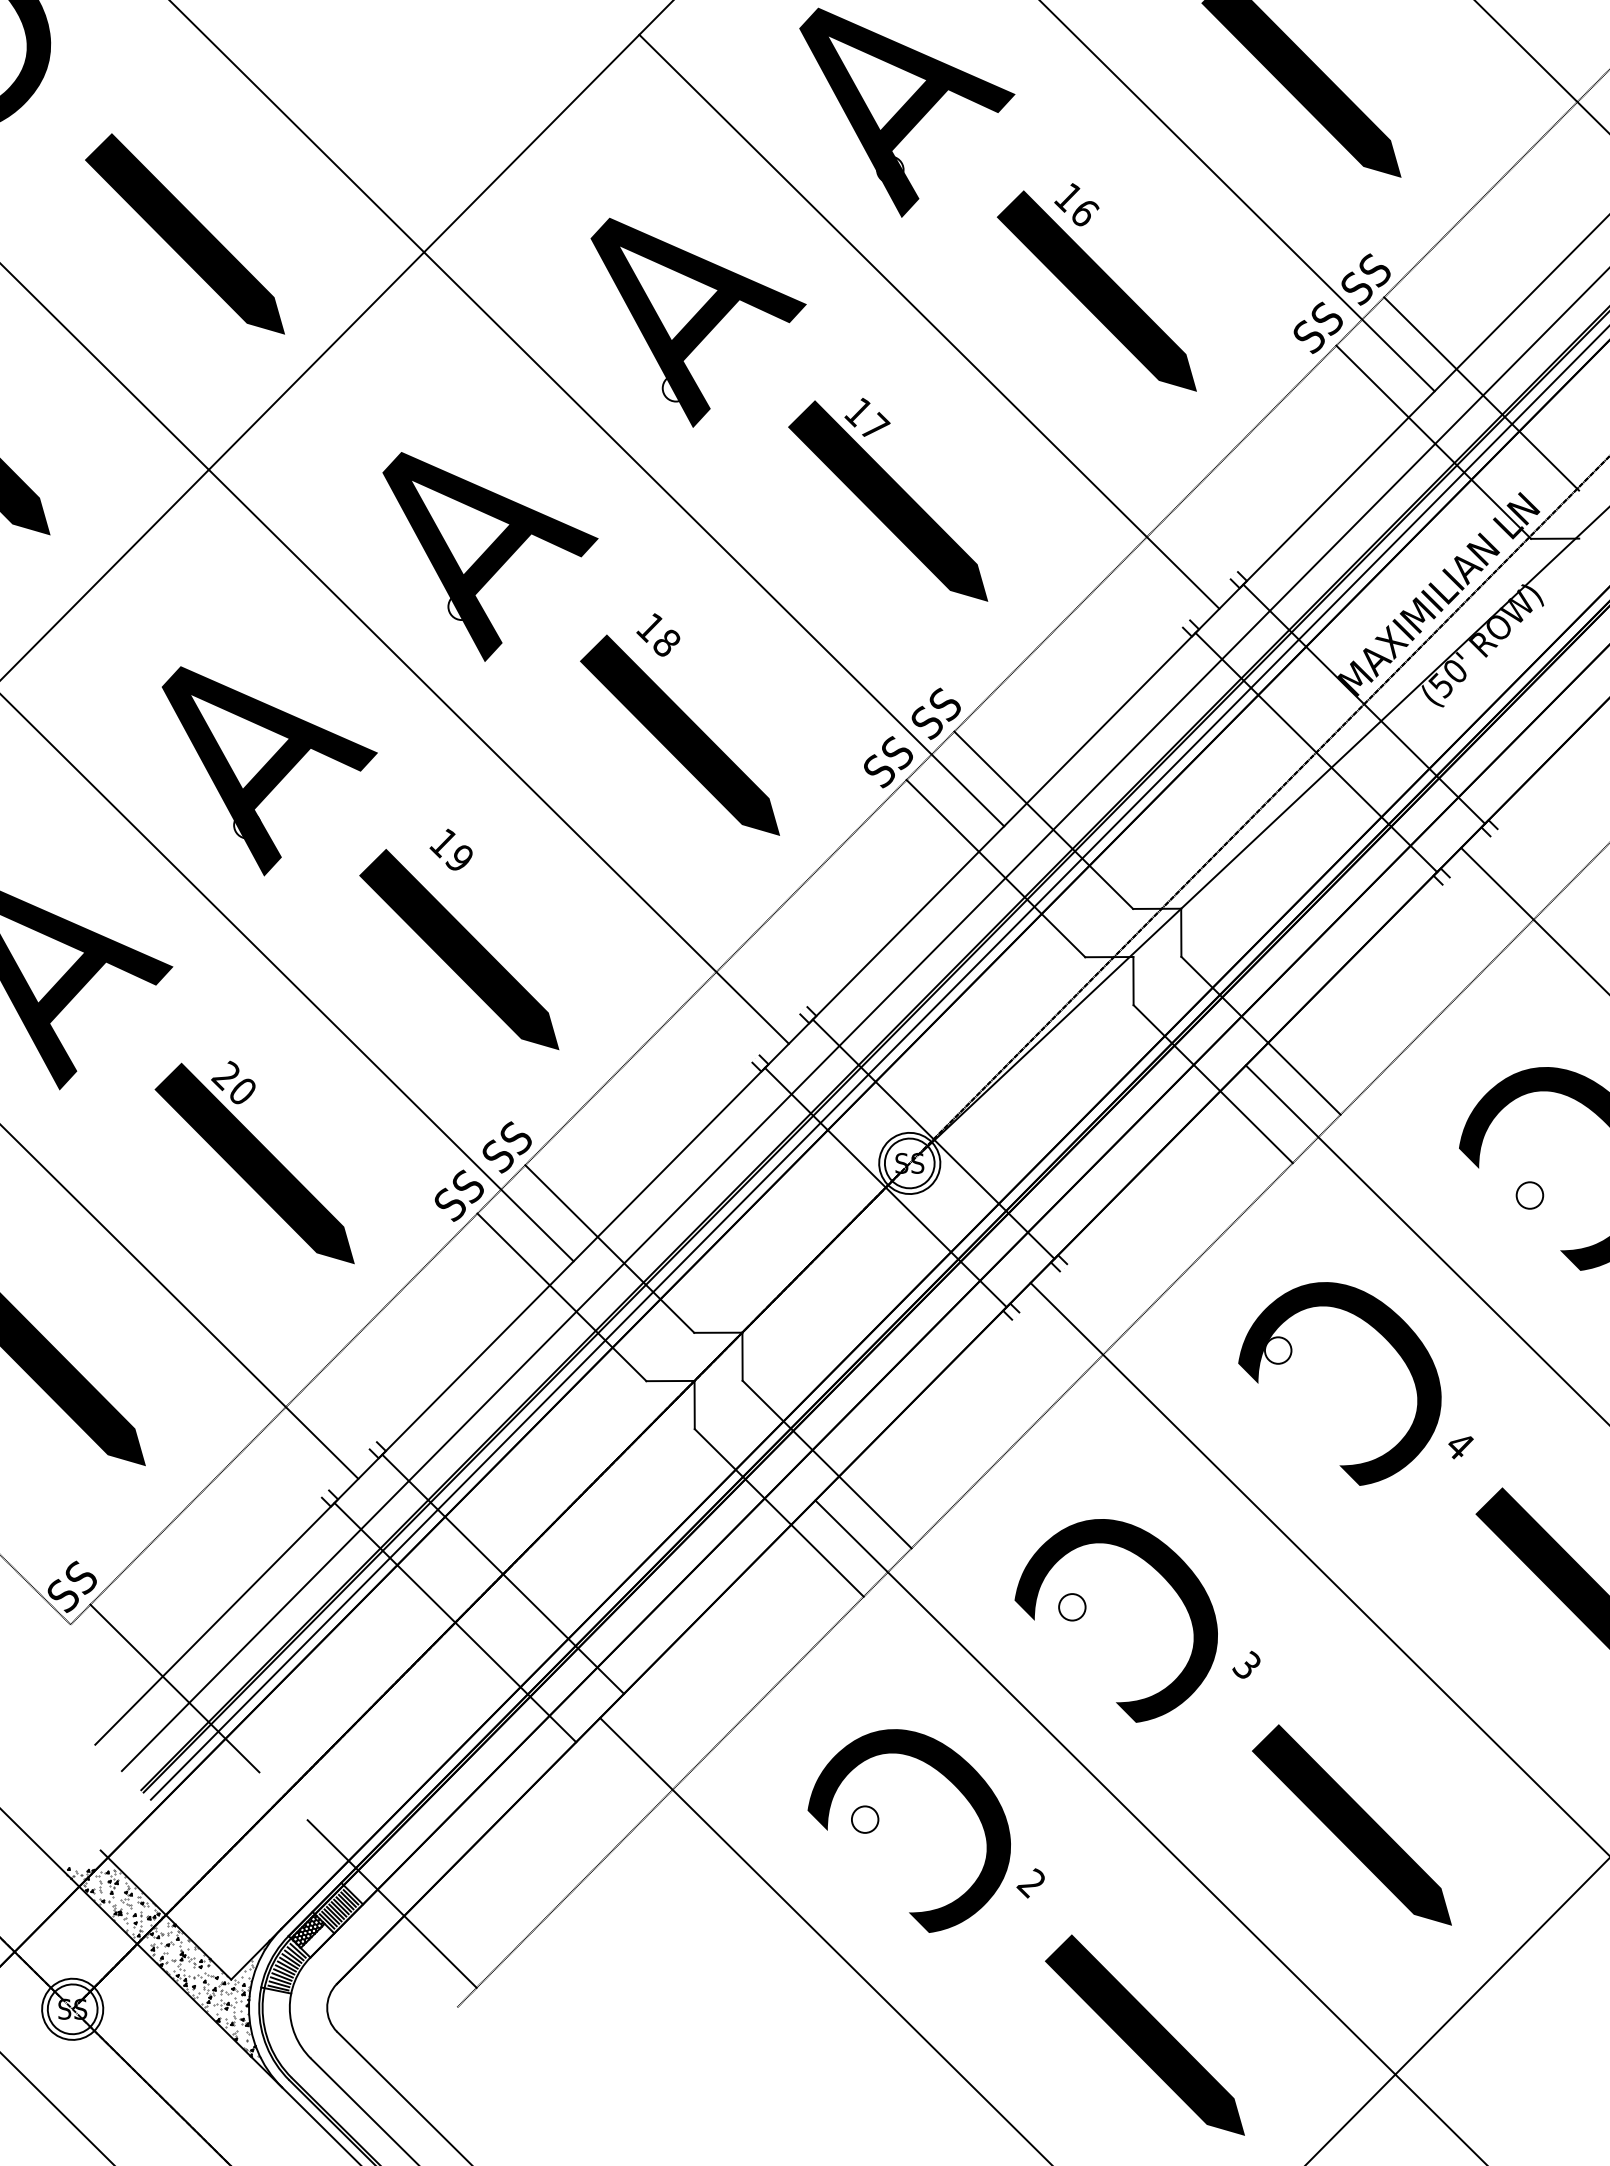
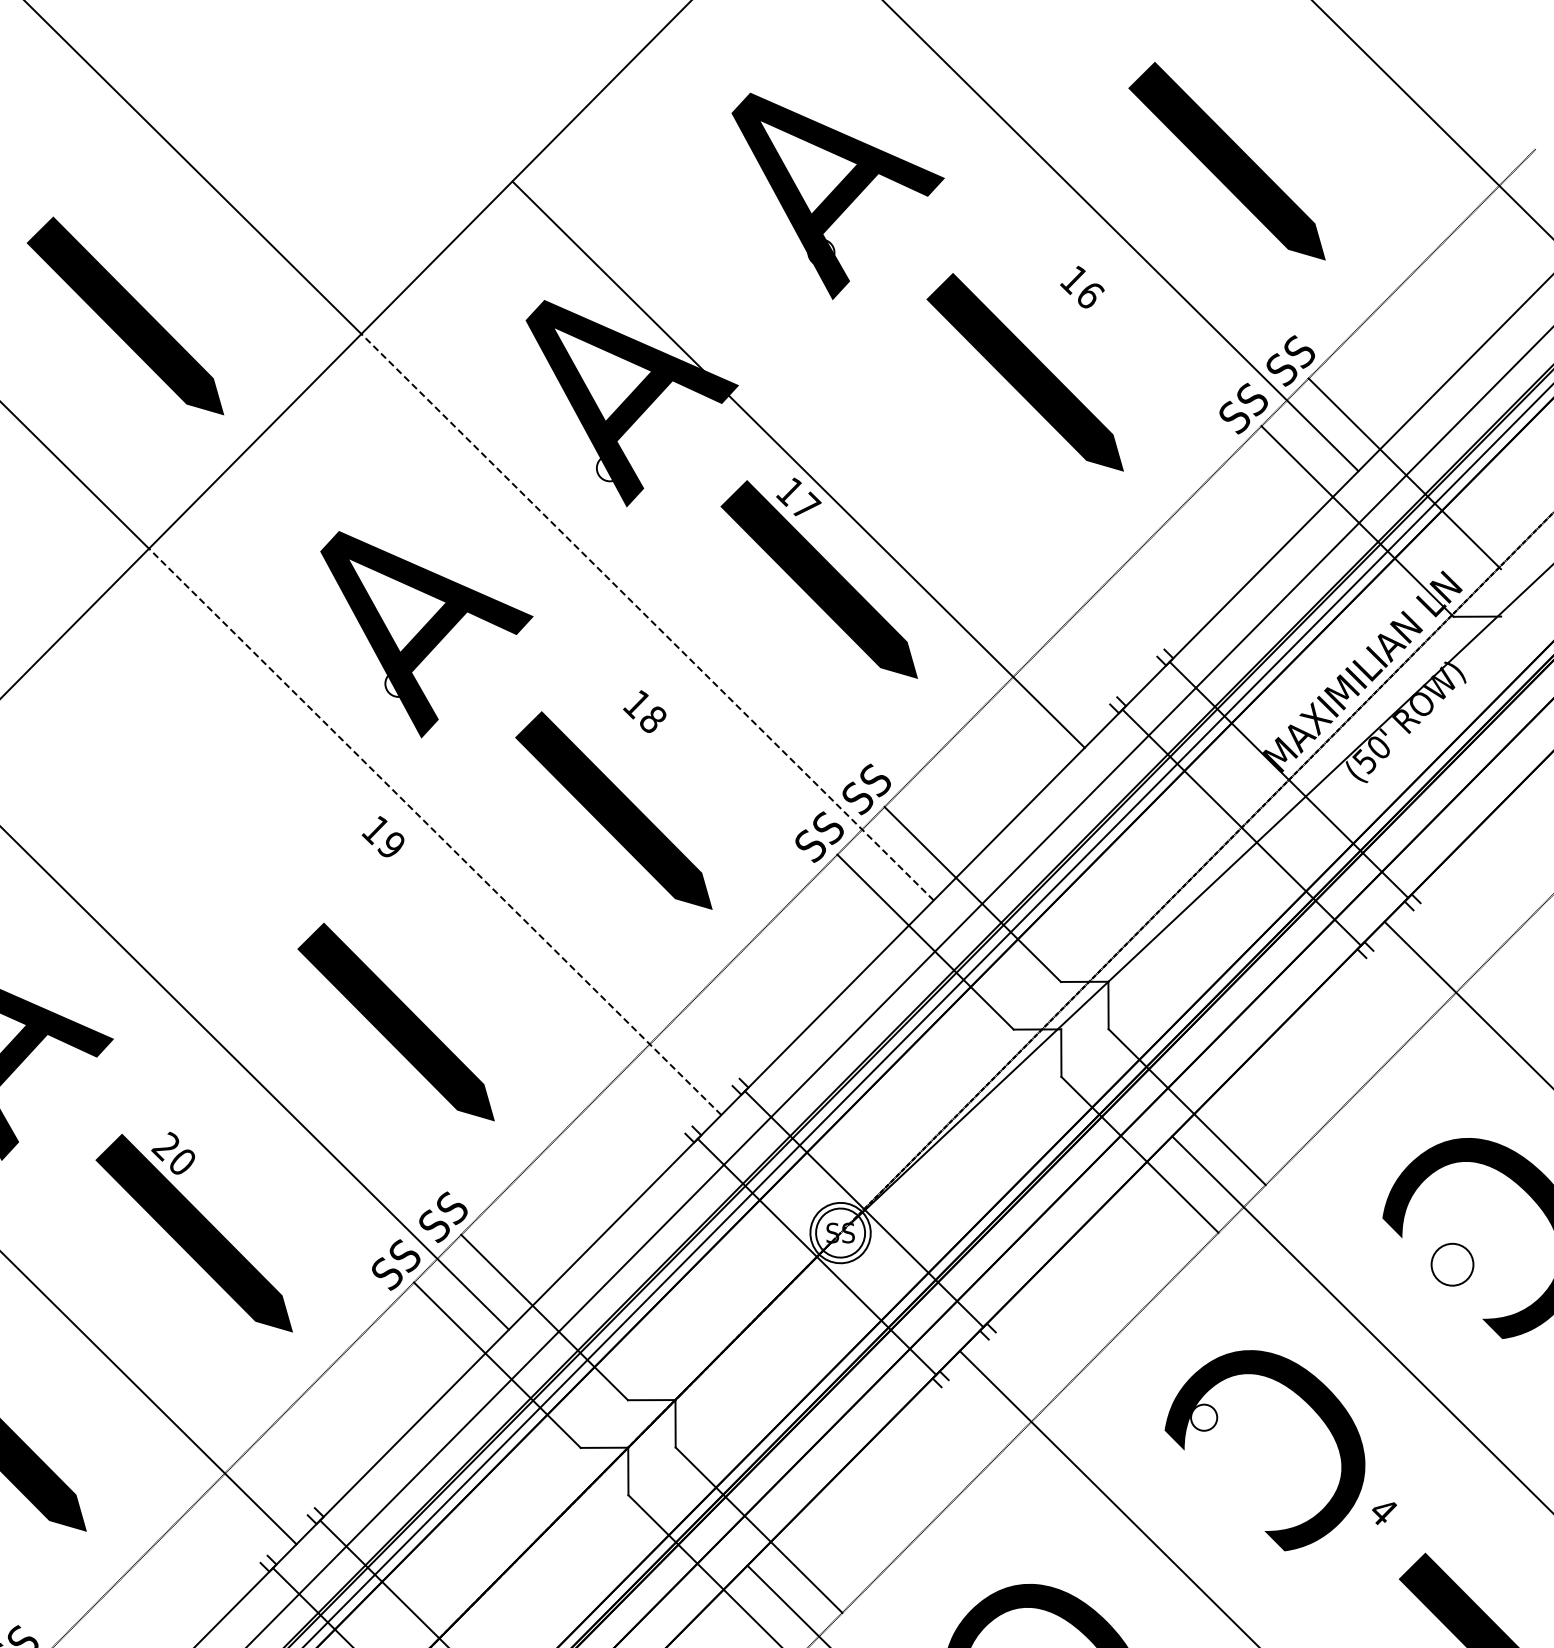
text: (1076, 204) -> (1082, 286), moved
line: (929, 321) -> (798, 464), moved
line: (713, 538) -> (646, 616), solid -> dashed
text: (658, 634) -> (644, 711), moved
line: (498, 756) -> (434, 831), solid -> dashed
part: (269, 771) -> (208, 846), removed
text: (450, 849) -> (382, 836), moved
circle: (1529, 1195) -> (1452, 1264), size x1.6

